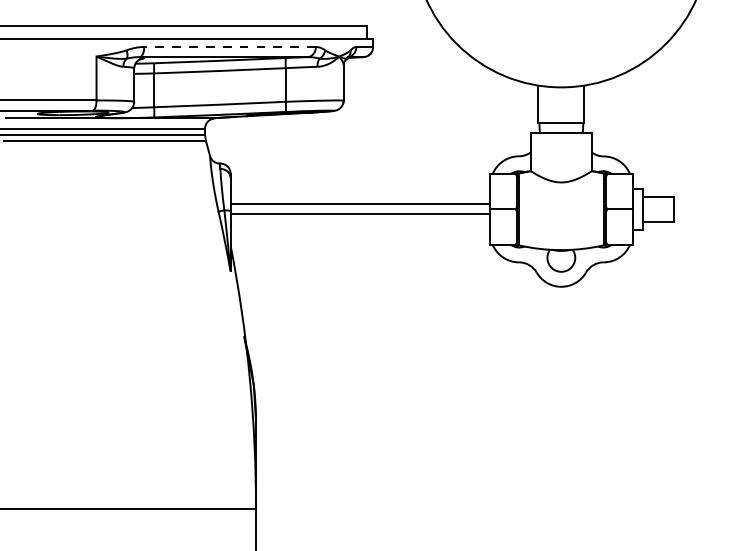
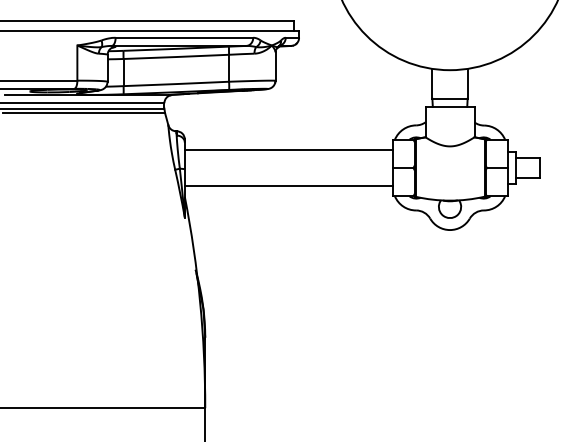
line: (230, 46) -> (184, 37), dashed -> solid
line: (359, 203) -> (288, 185), moved
line: (359, 213) -> (288, 150), moved

